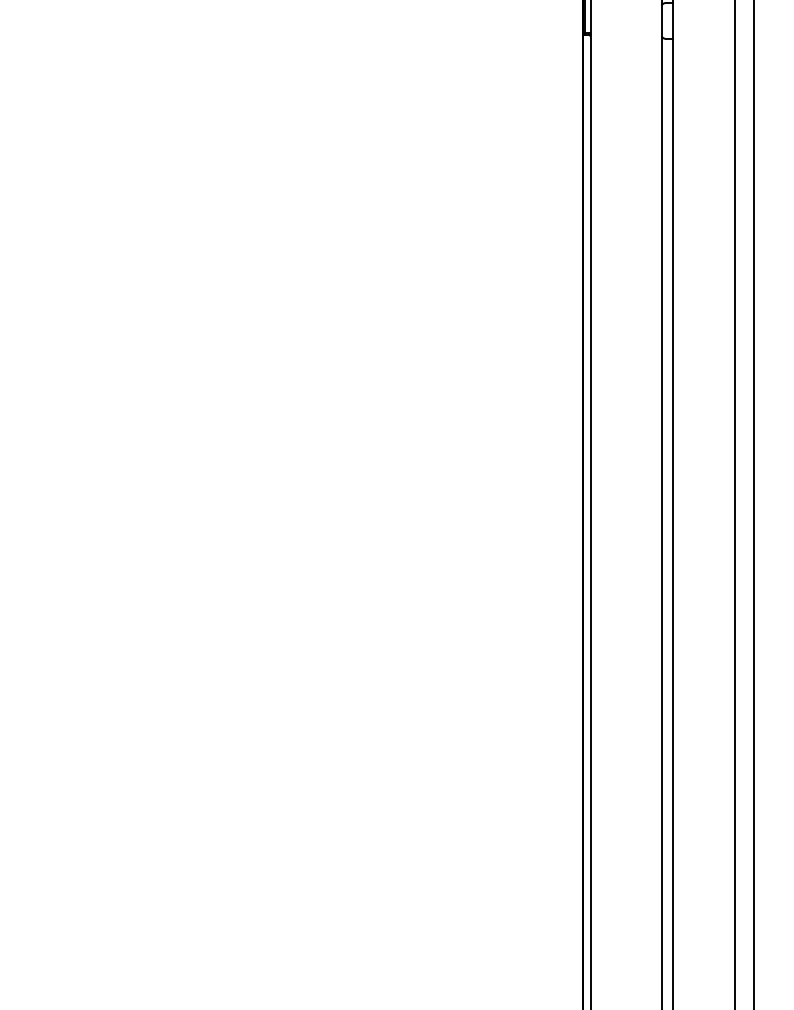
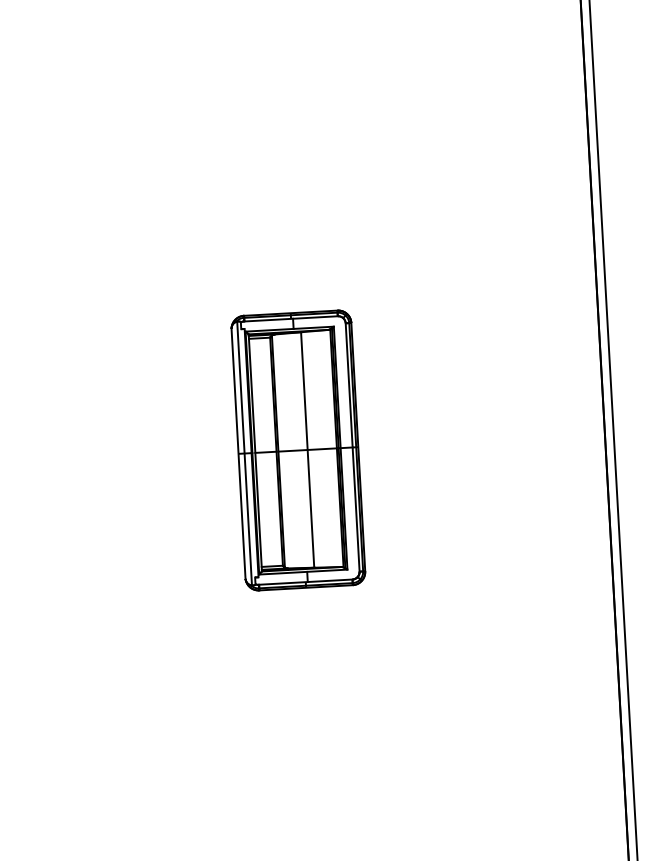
part: (287, 529) -> (298, 450), added

